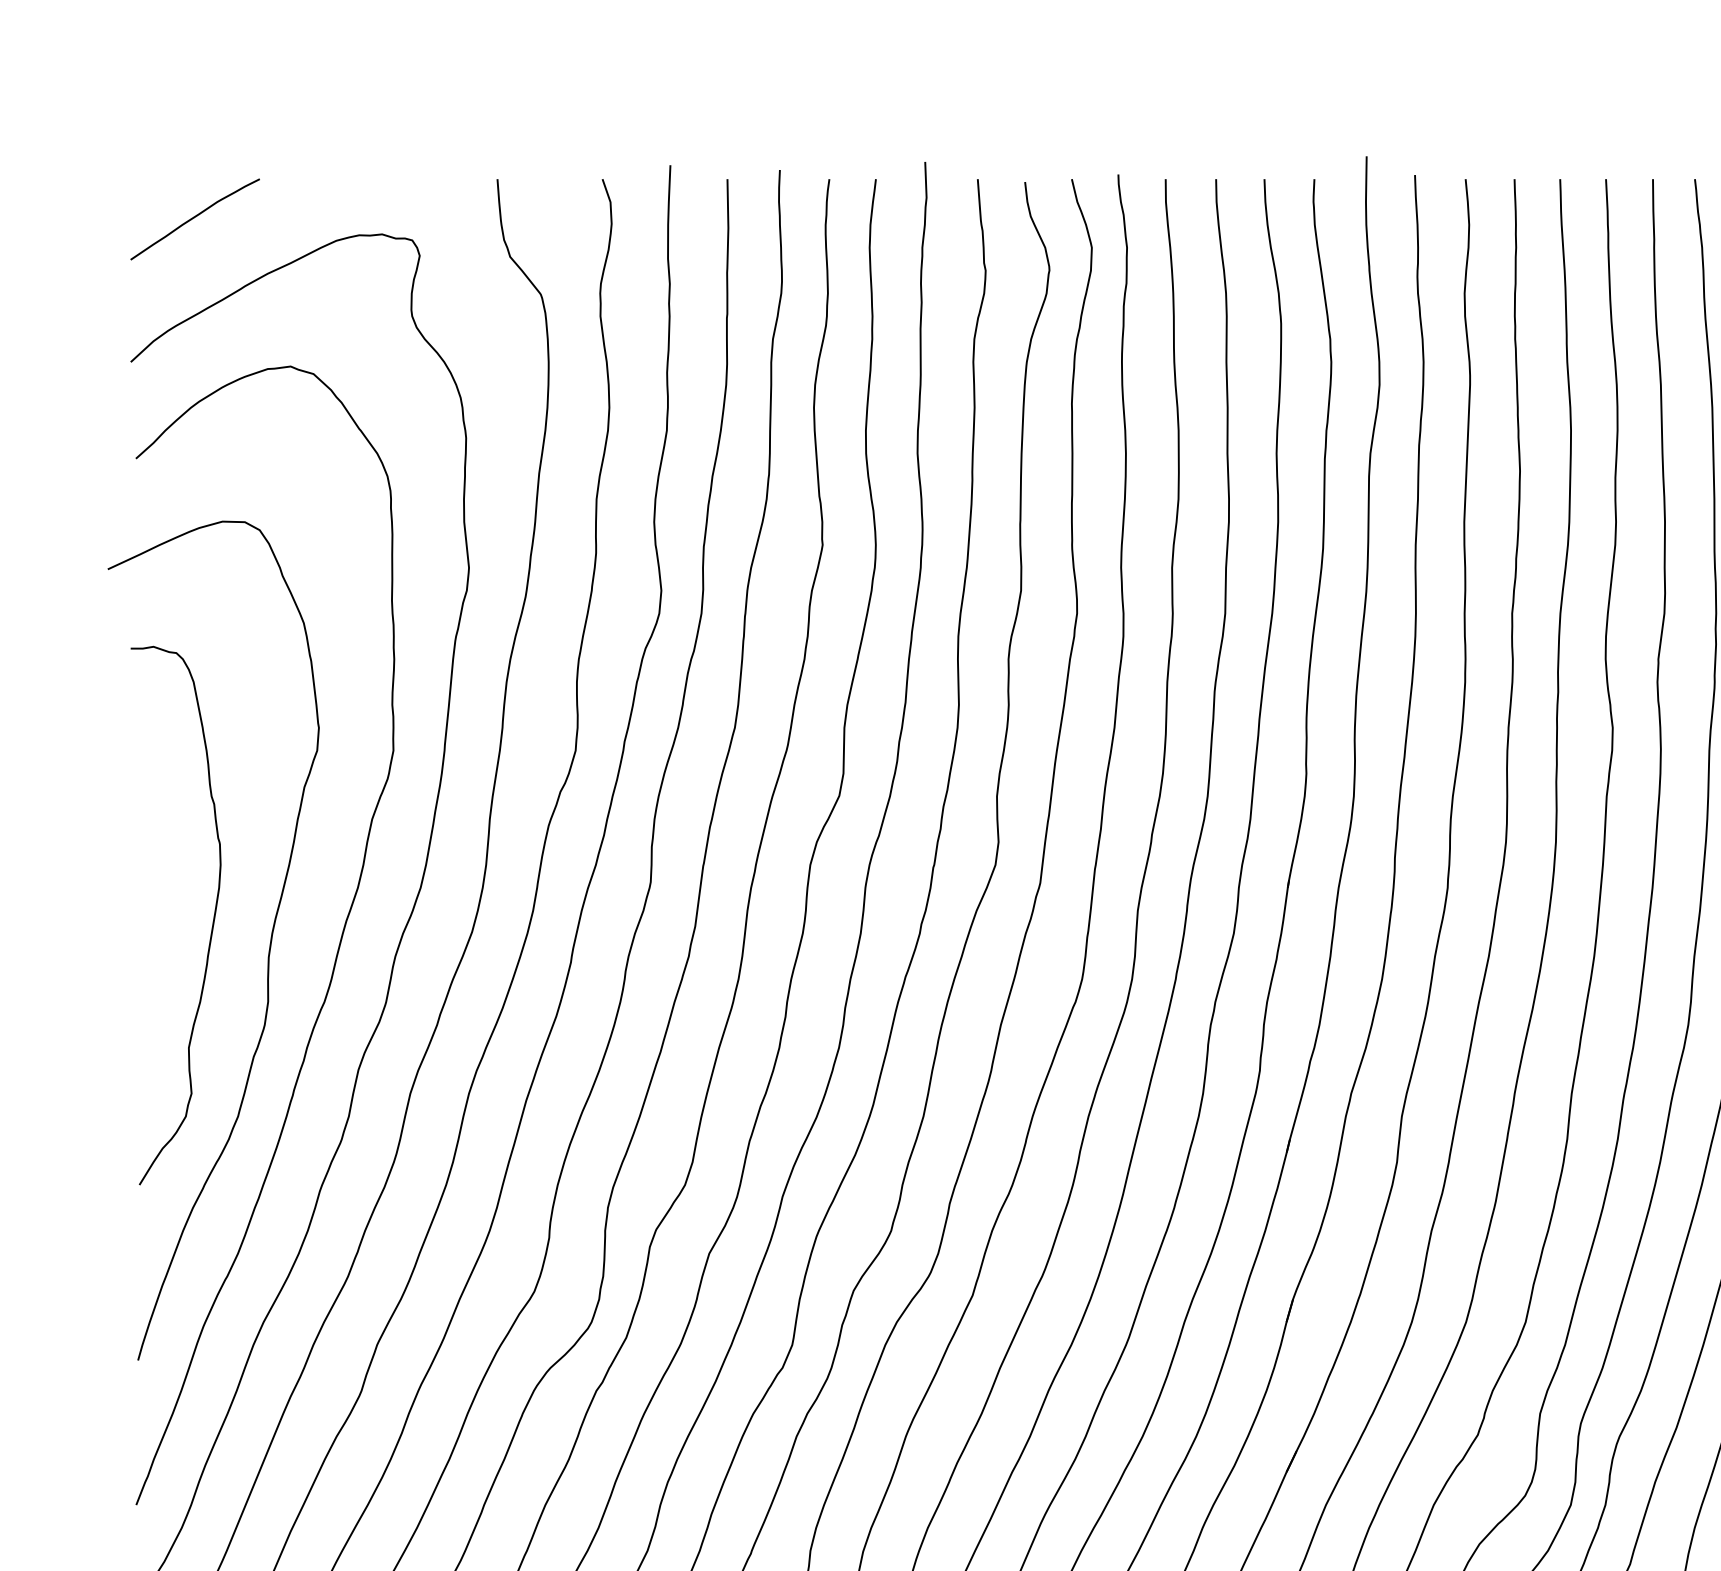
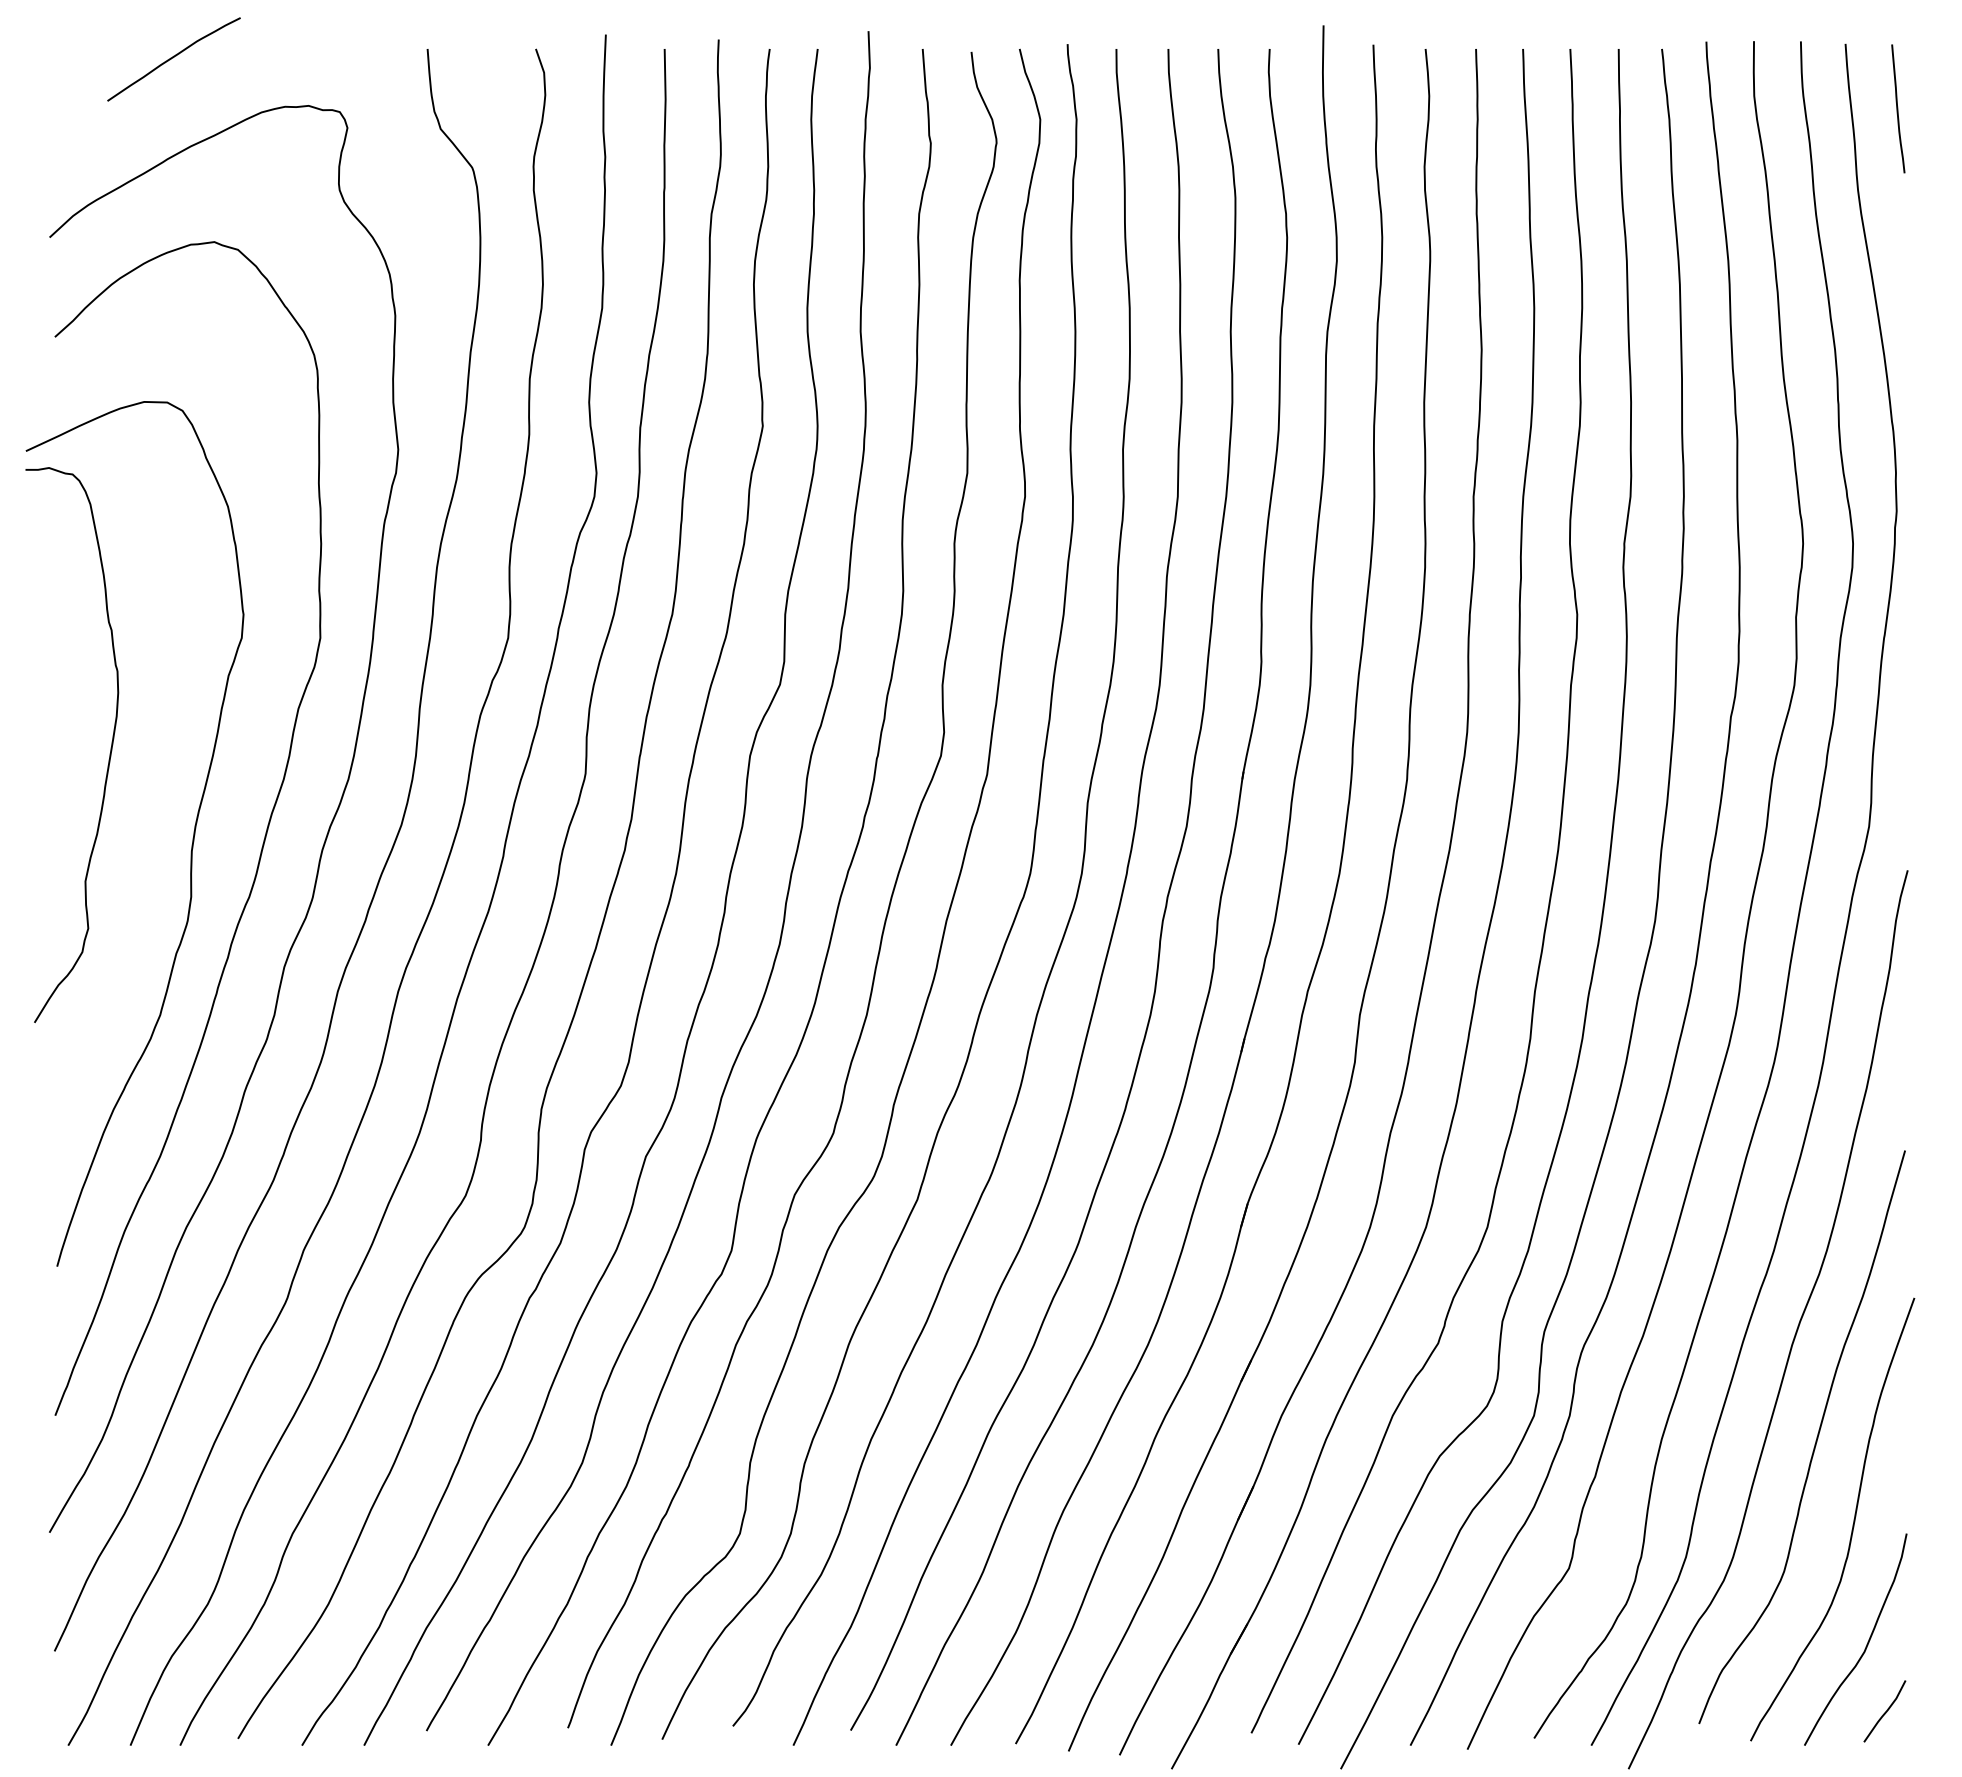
curve: (194, 218) -> (173, 58), moved
curve: (212, 923) -> (109, 753), moved

